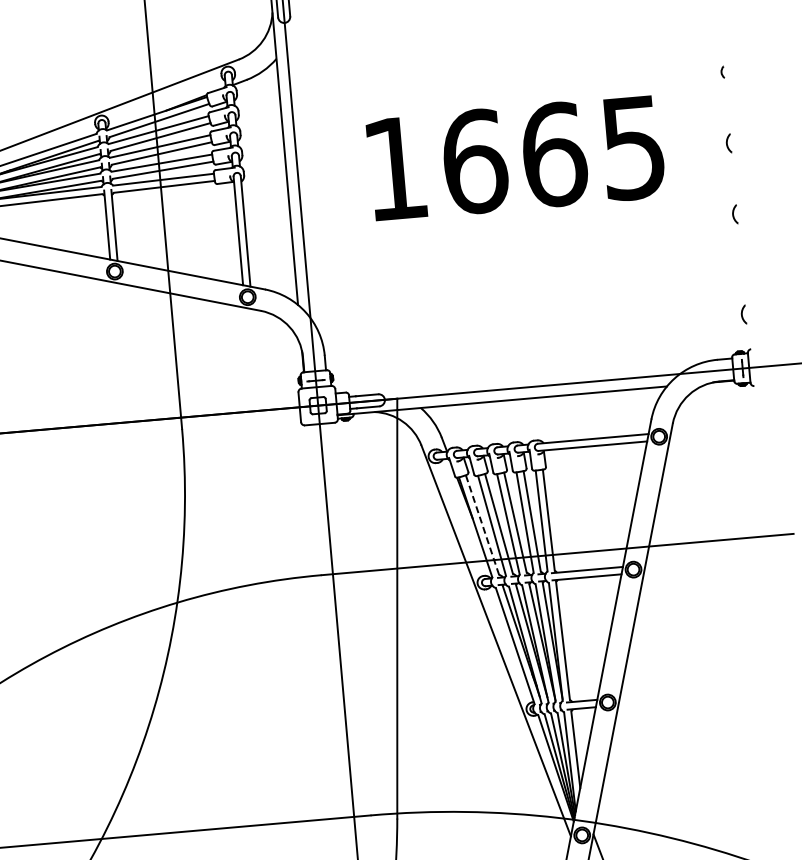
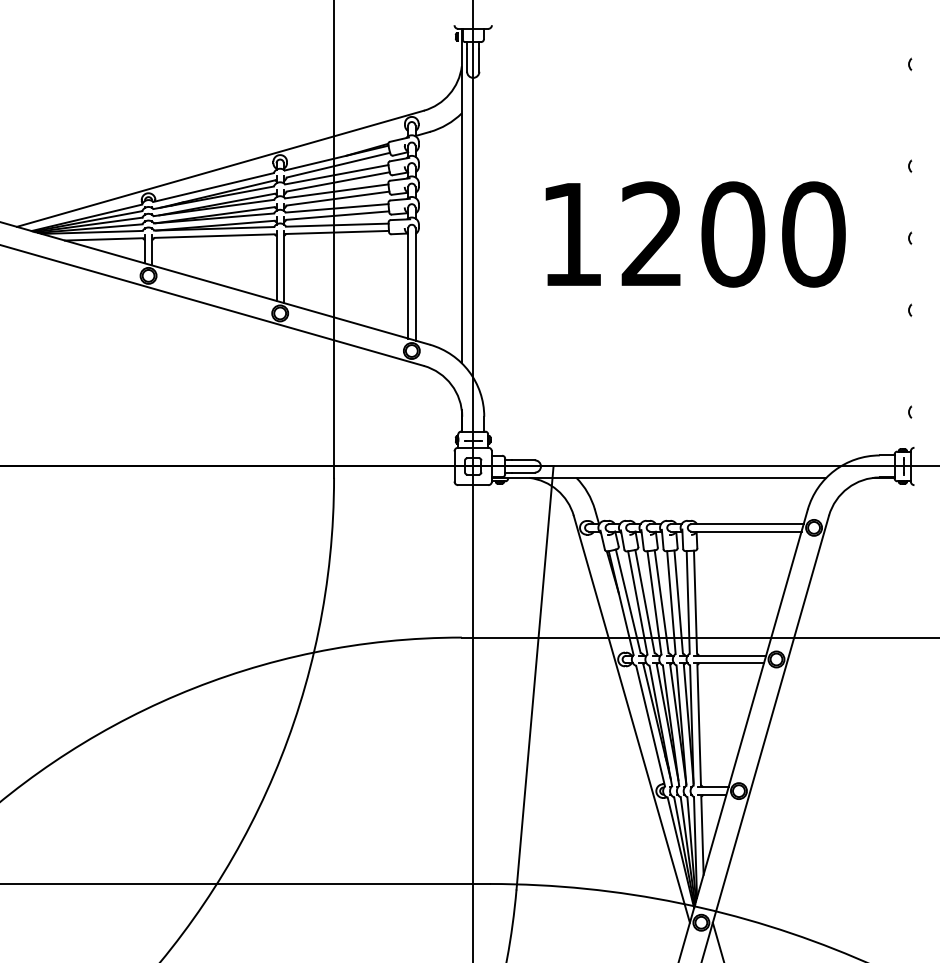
part: (729, 142) -> (910, 237), size x0.62
text: (554, 154) -> (733, 234), 1665 -> 1200
part: (735, 213) -> (910, 309), size x0.62
part: (744, 313) -> (910, 411), size x0.62
line: (482, 524) -> (628, 600), dashed -> solid

